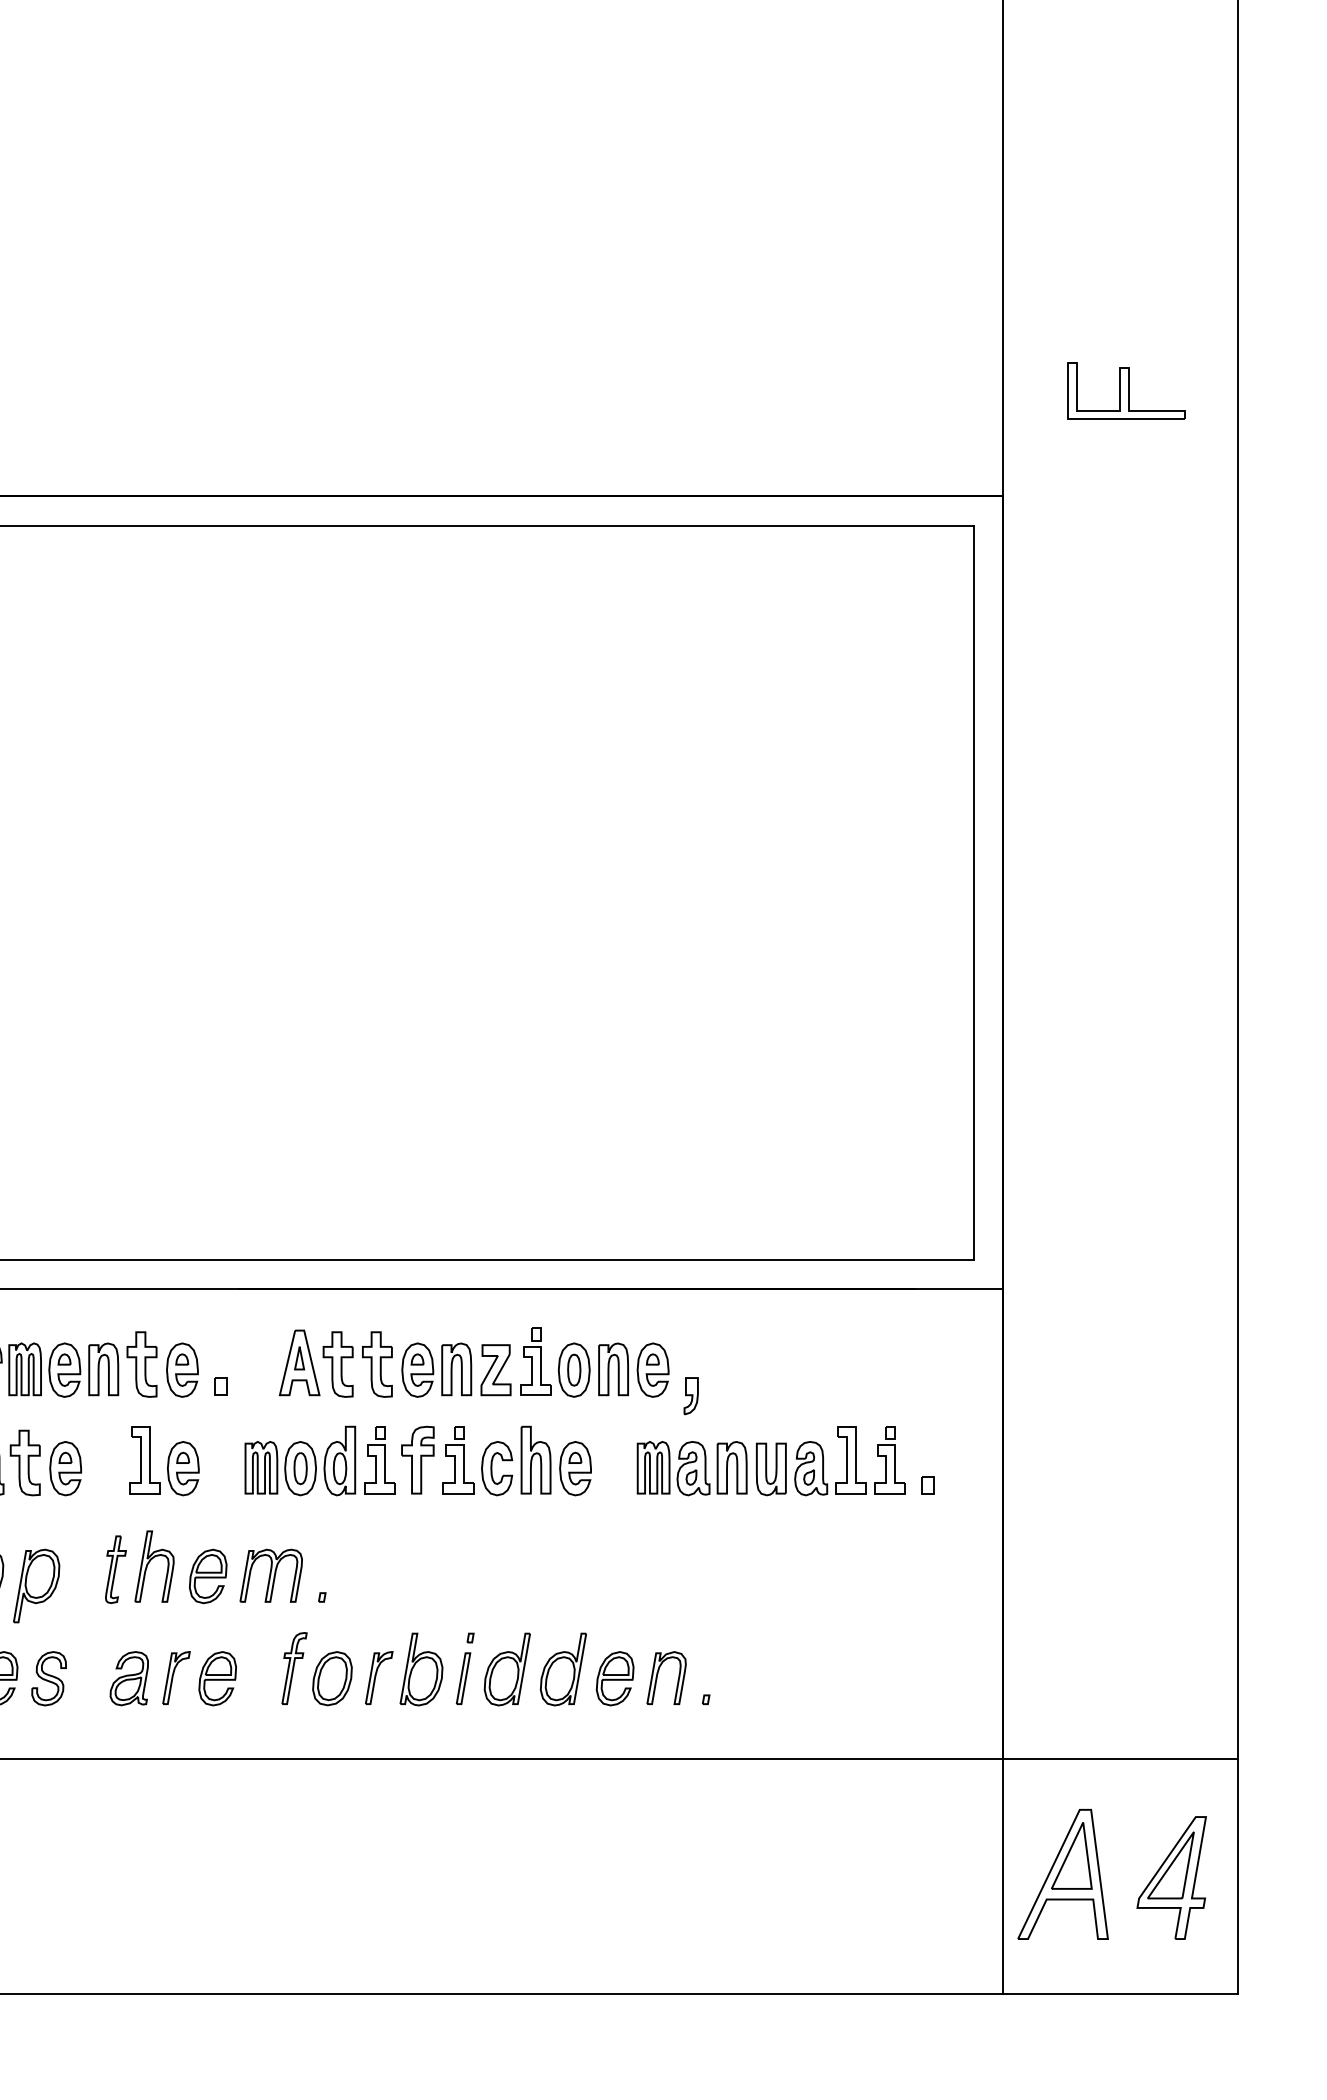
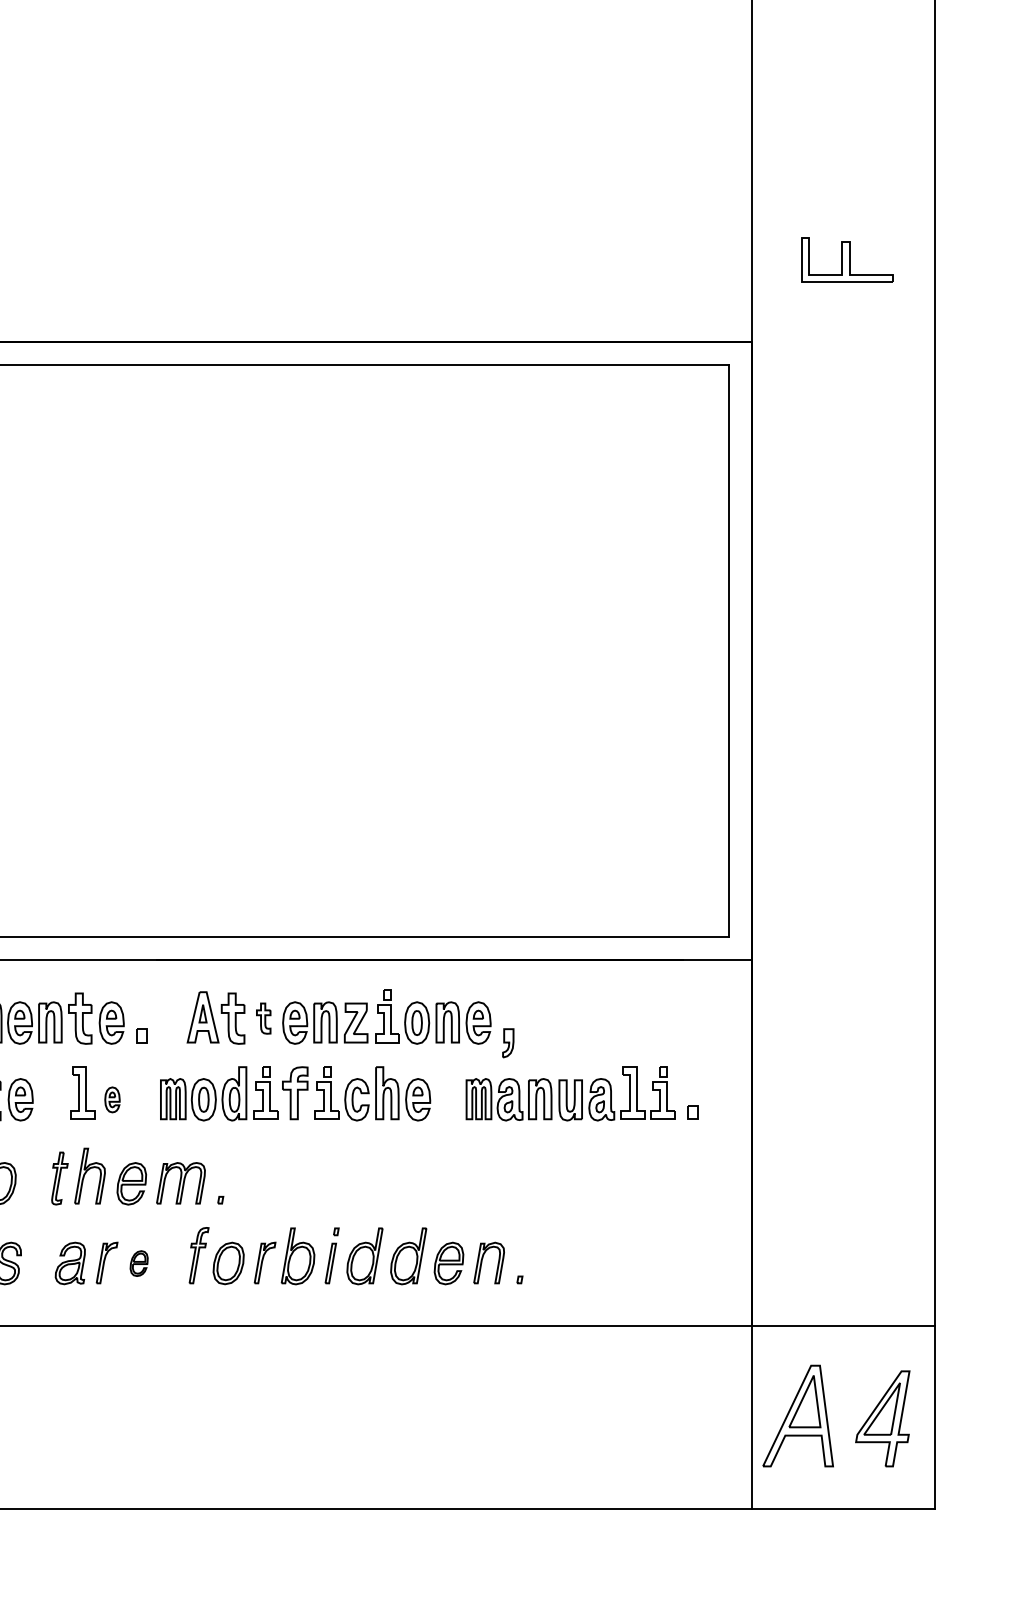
part: (377, 1364) -> (263, 1018), size x0.6
part: (183, 1468) -> (112, 1099), size x0.6
part: (217, 1678) -> (139, 1263), size x0.6

